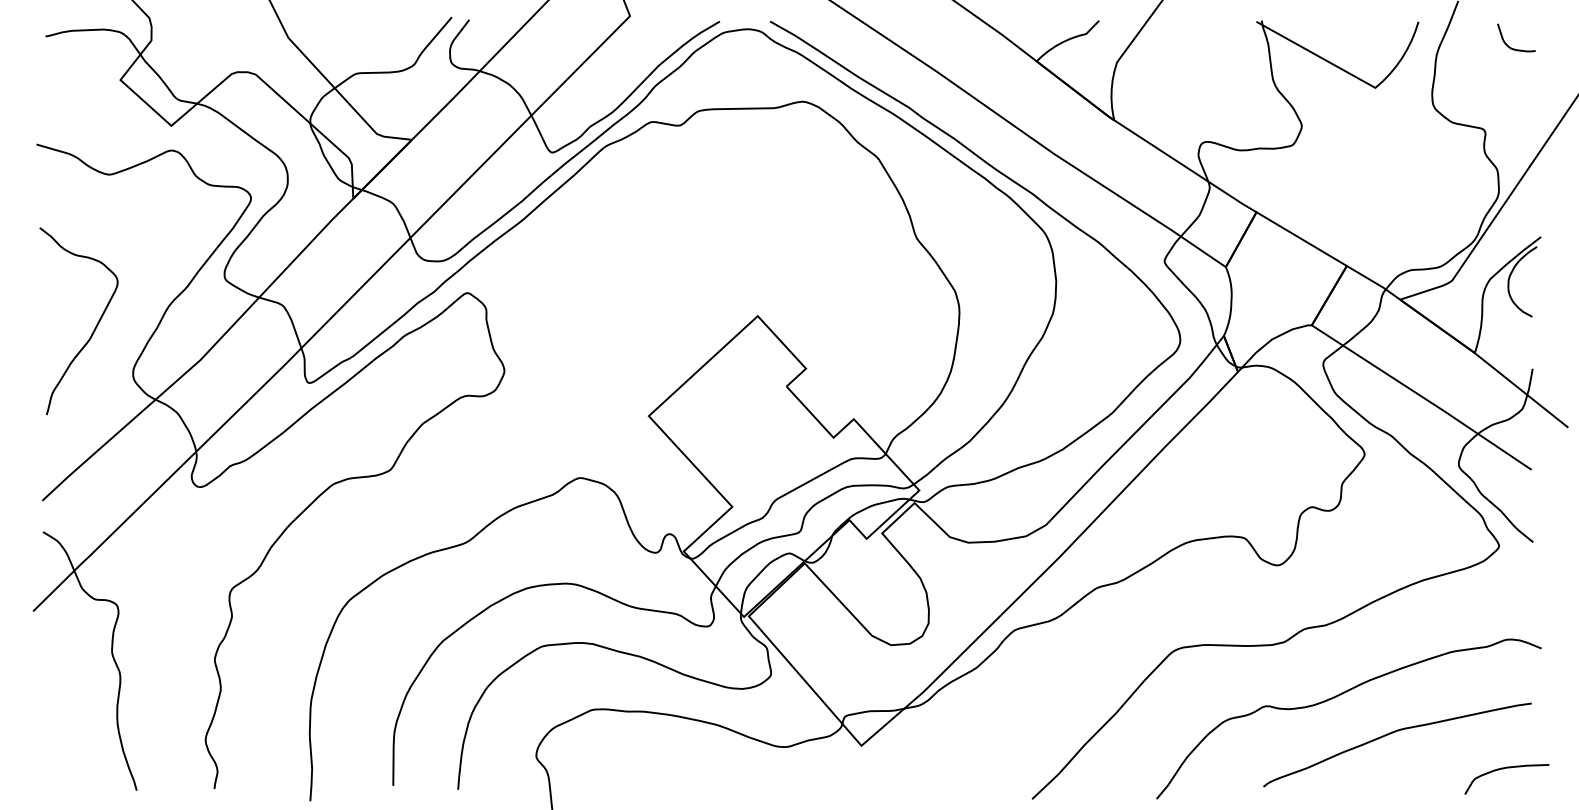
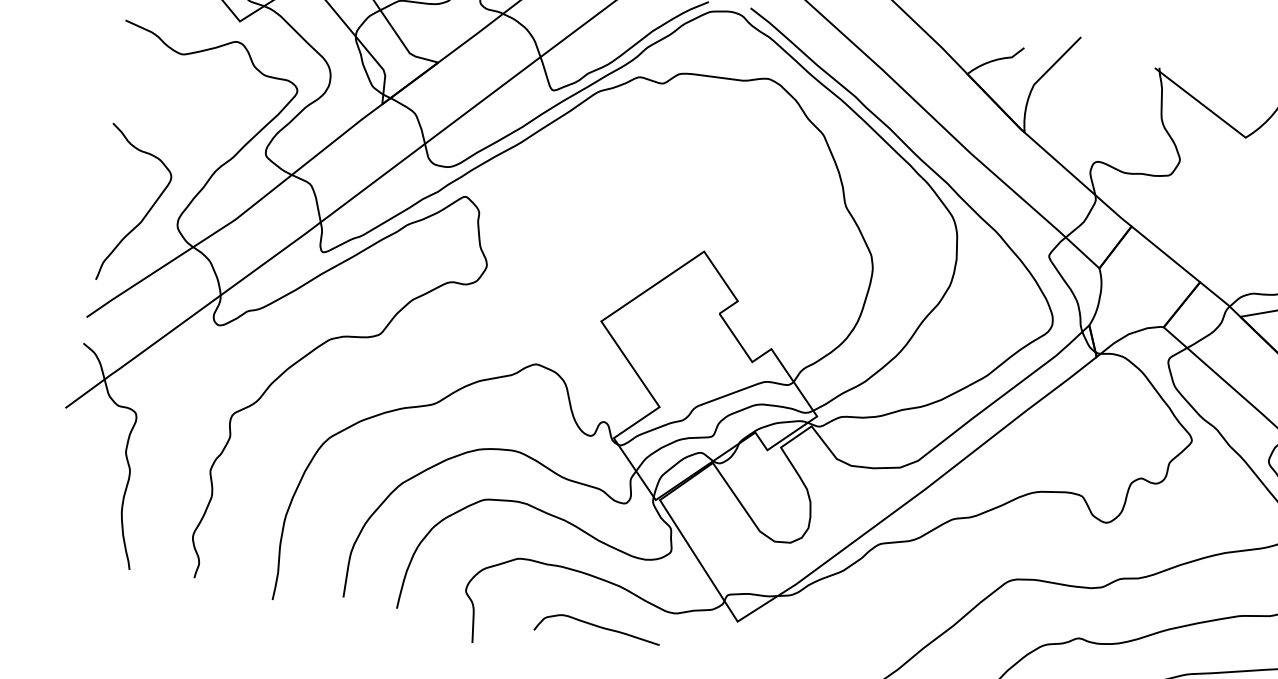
curve: (94, 328) -> (146, 213), moved
curve: (697, 776) -> (597, 627), added

